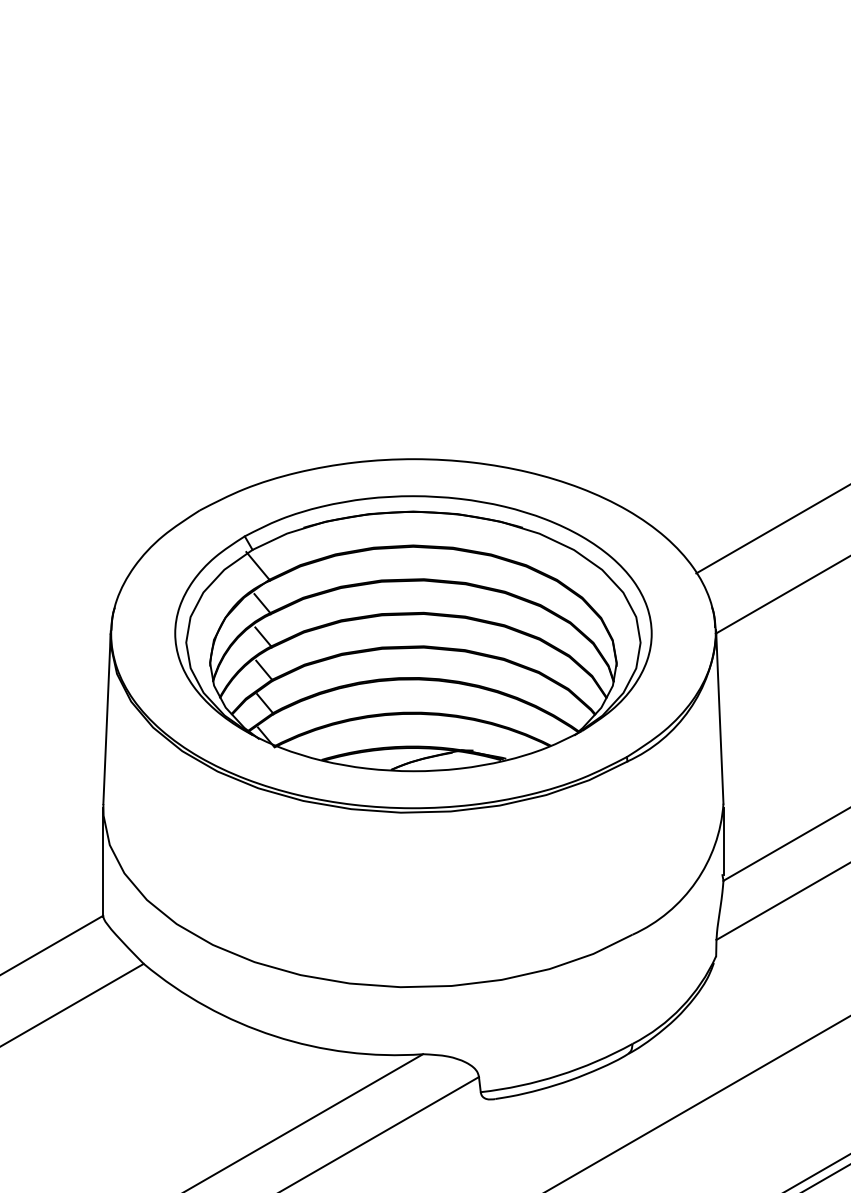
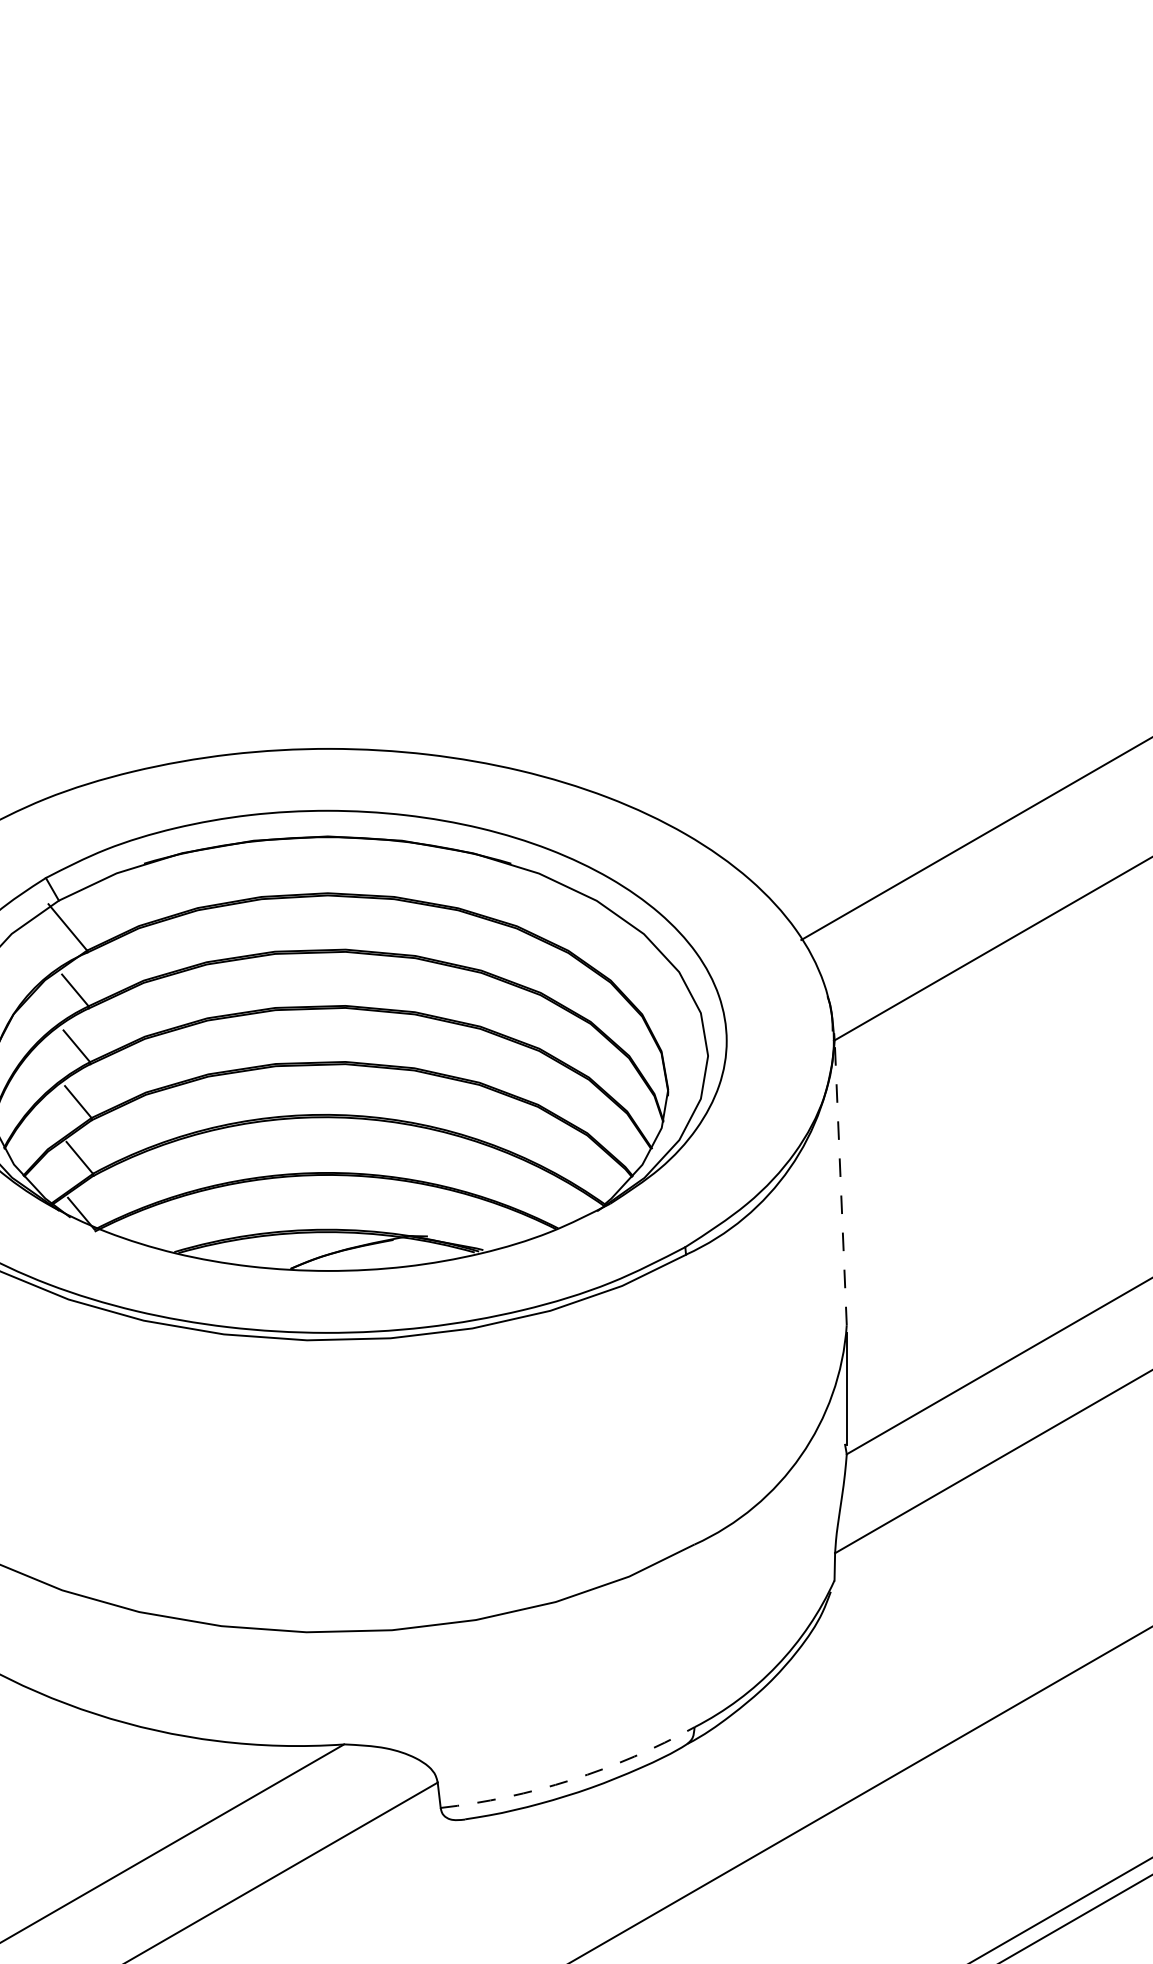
line: (719, 718) -> (840, 1182), solid -> dashed
arc: (558, 1075) -> (570, 1780), solid -> dashed

